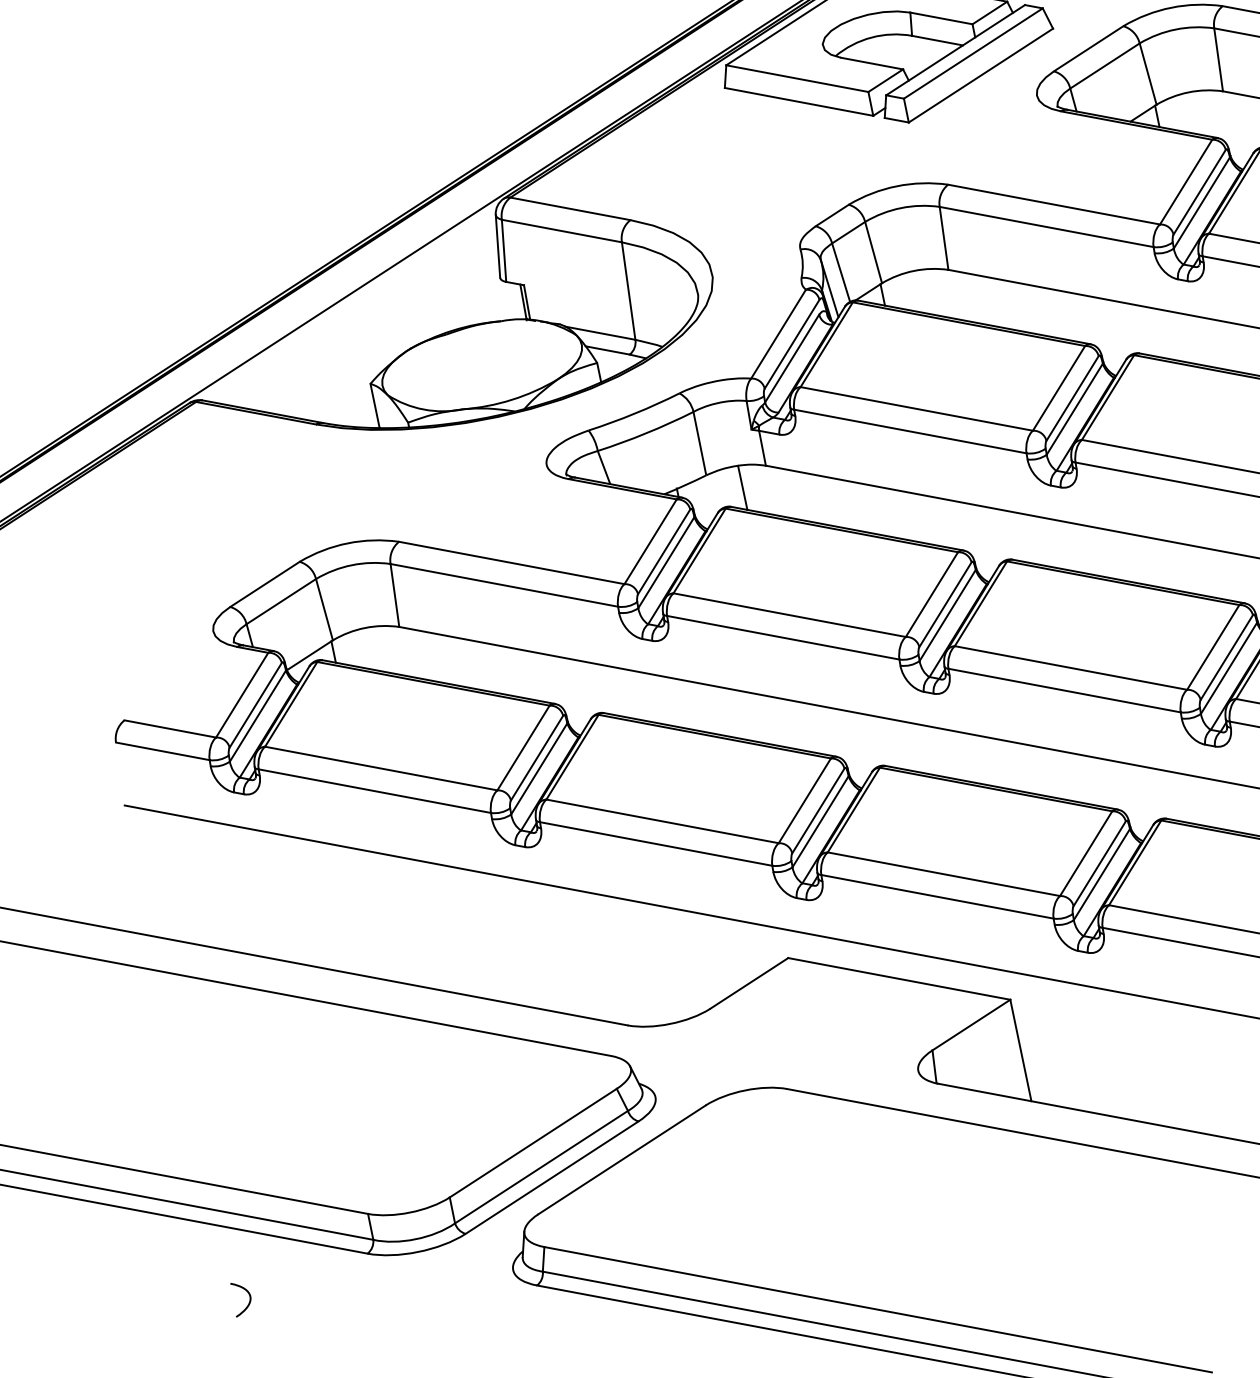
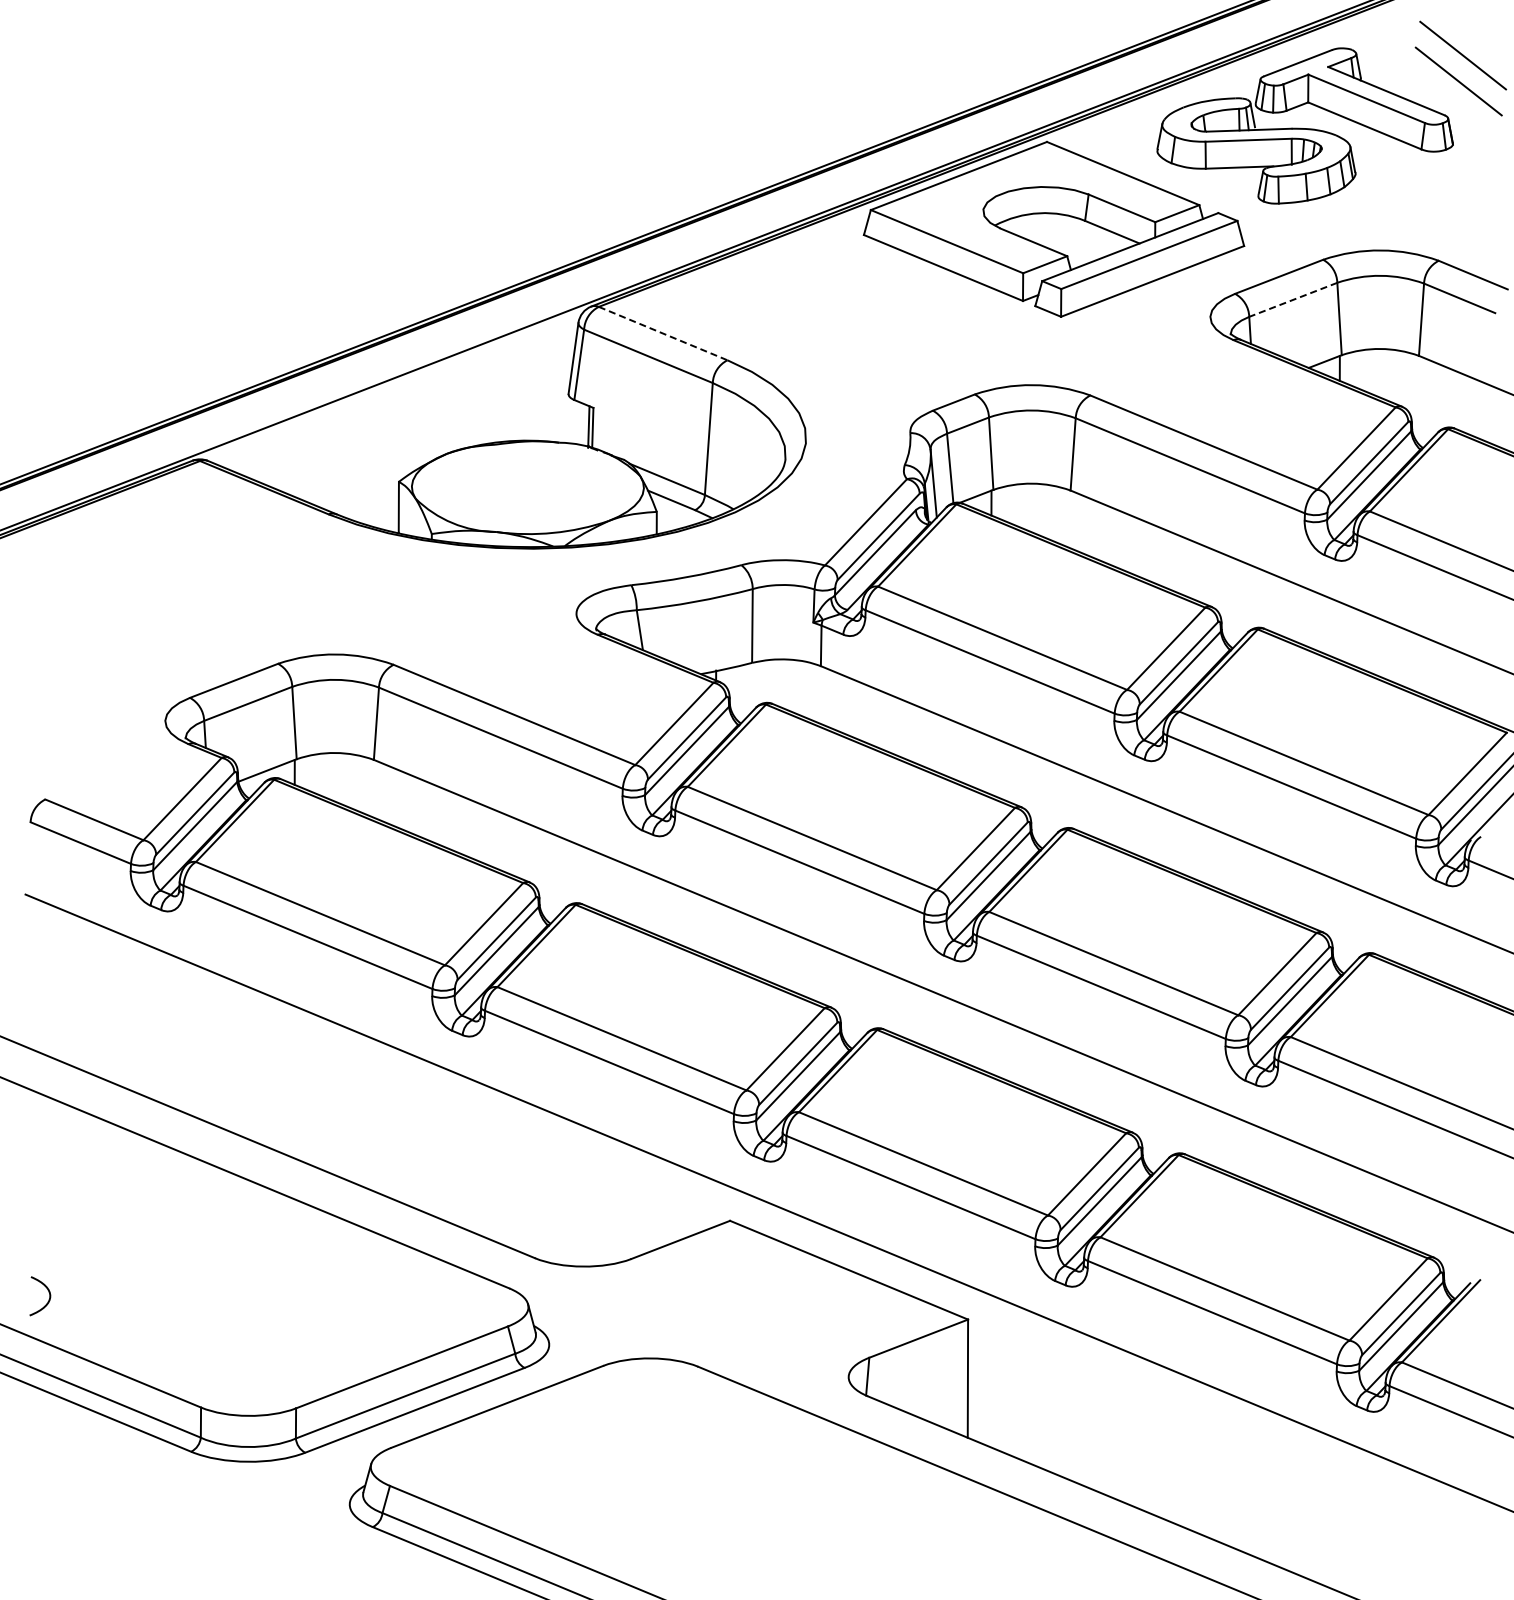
line: (1104, 66) -> (1292, 300), solid -> dashed
line: (570, 208) -> (663, 333), solid -> dashed
line: (742, 487) -> (789, 685), removed
curve: (249, 1299) -> (48, 1299), moved

